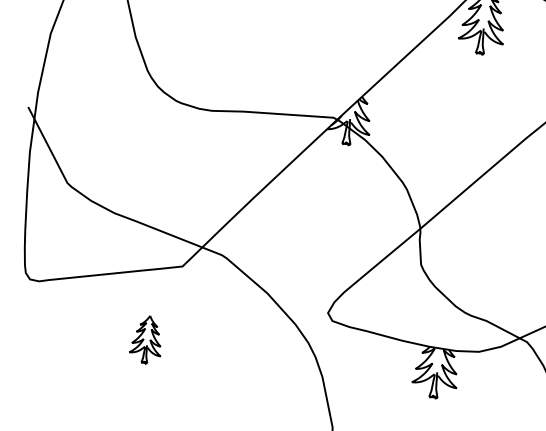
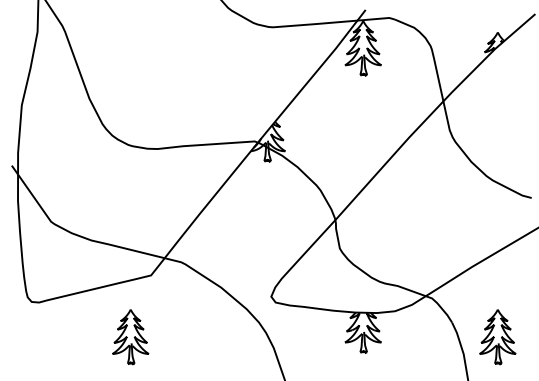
part: (146, 340) -> (130, 337), size x1.43

